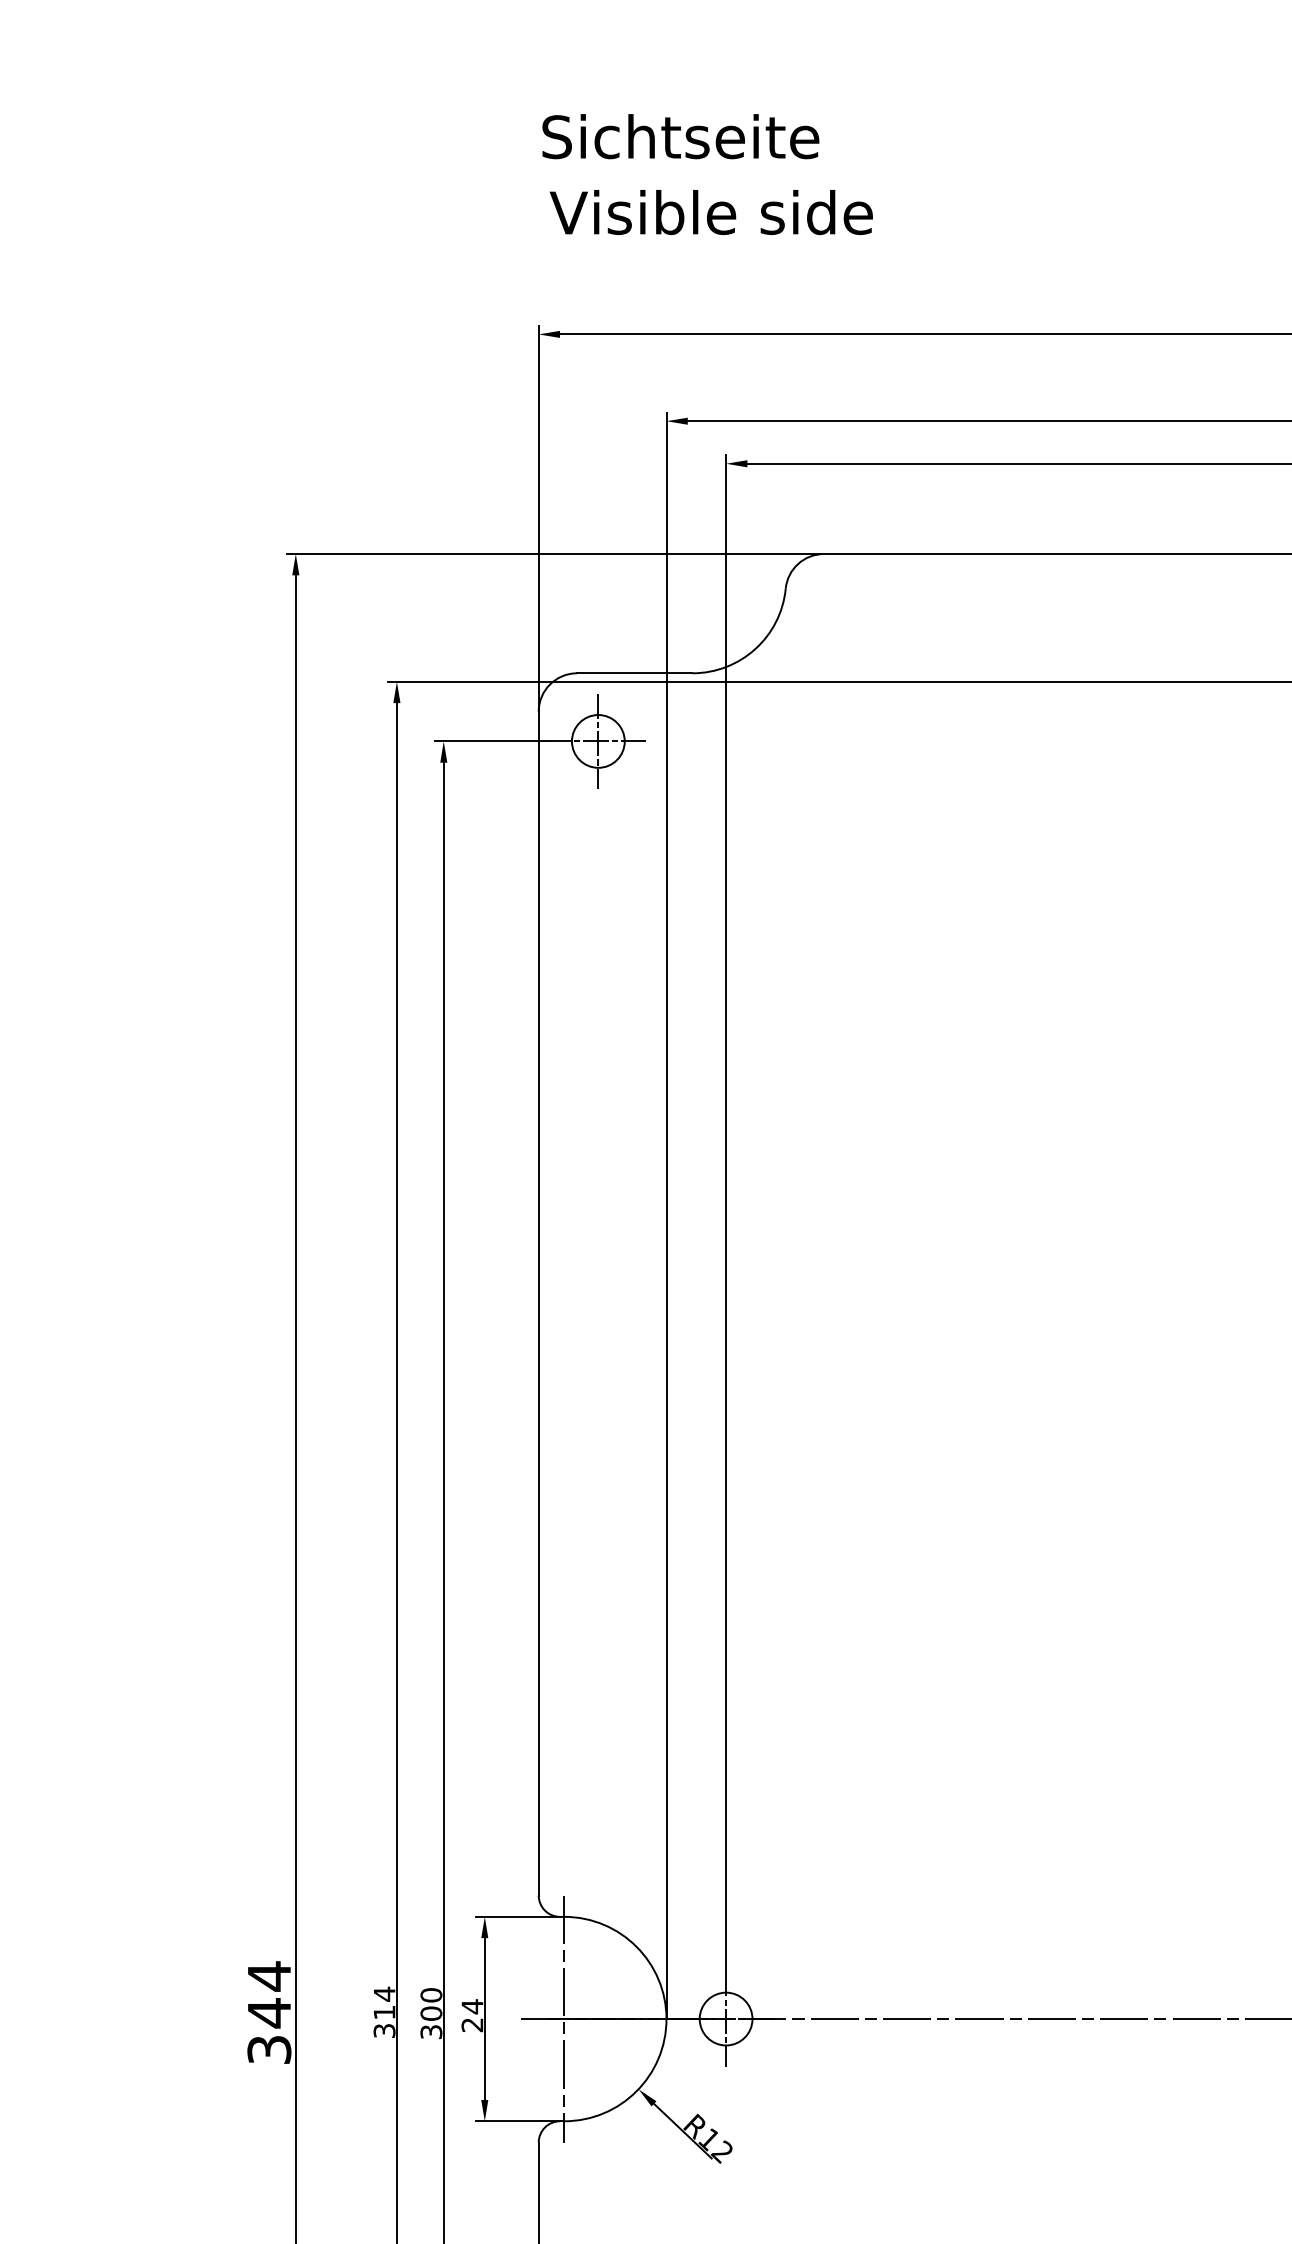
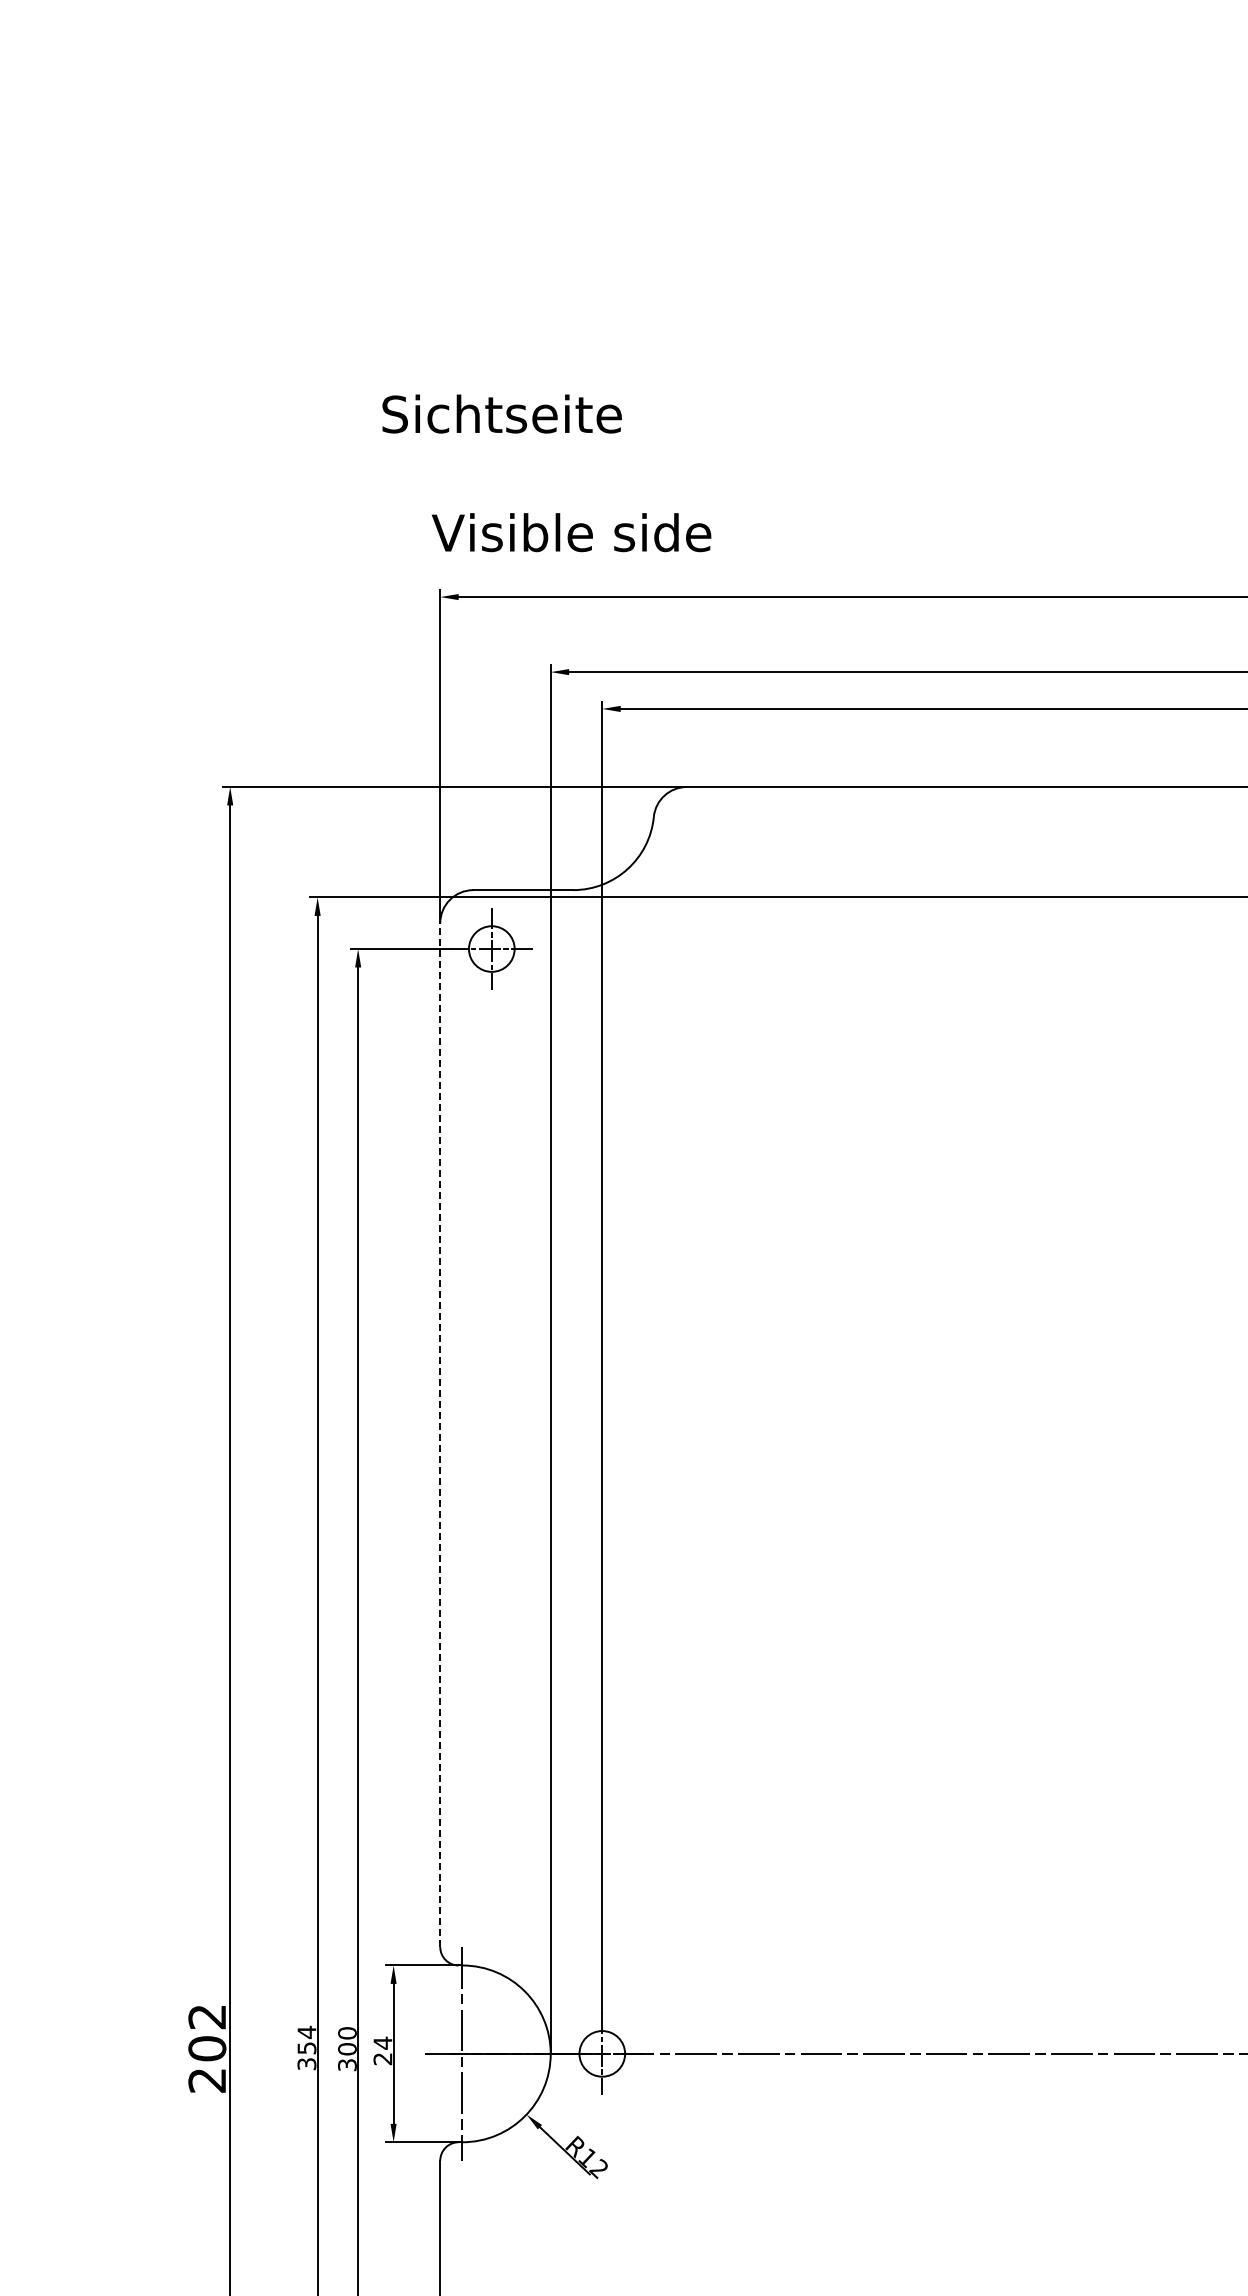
text: (680, 136) -> (501, 413), moved
text: (711, 212) -> (571, 532), moved
line: (539, 1303) -> (440, 1435), solid -> dashed
text: (269, 2011) -> (207, 2047), 344 -> 202
text: (384, 2012) -> (306, 2048), 314 -> 354

